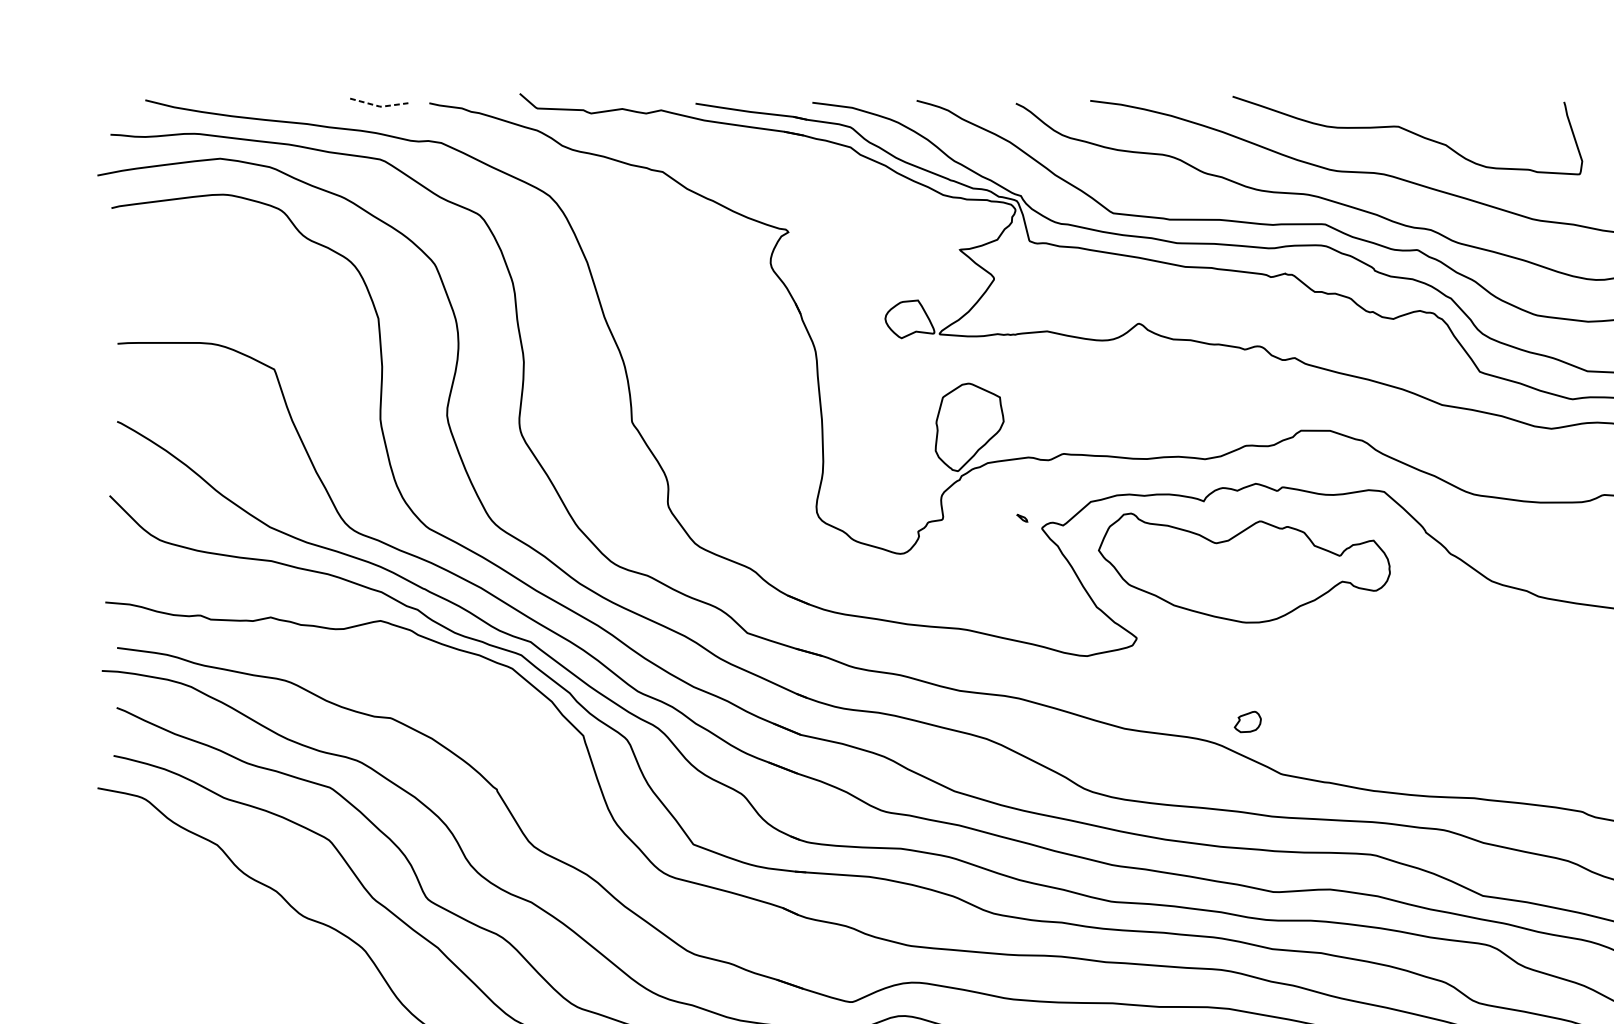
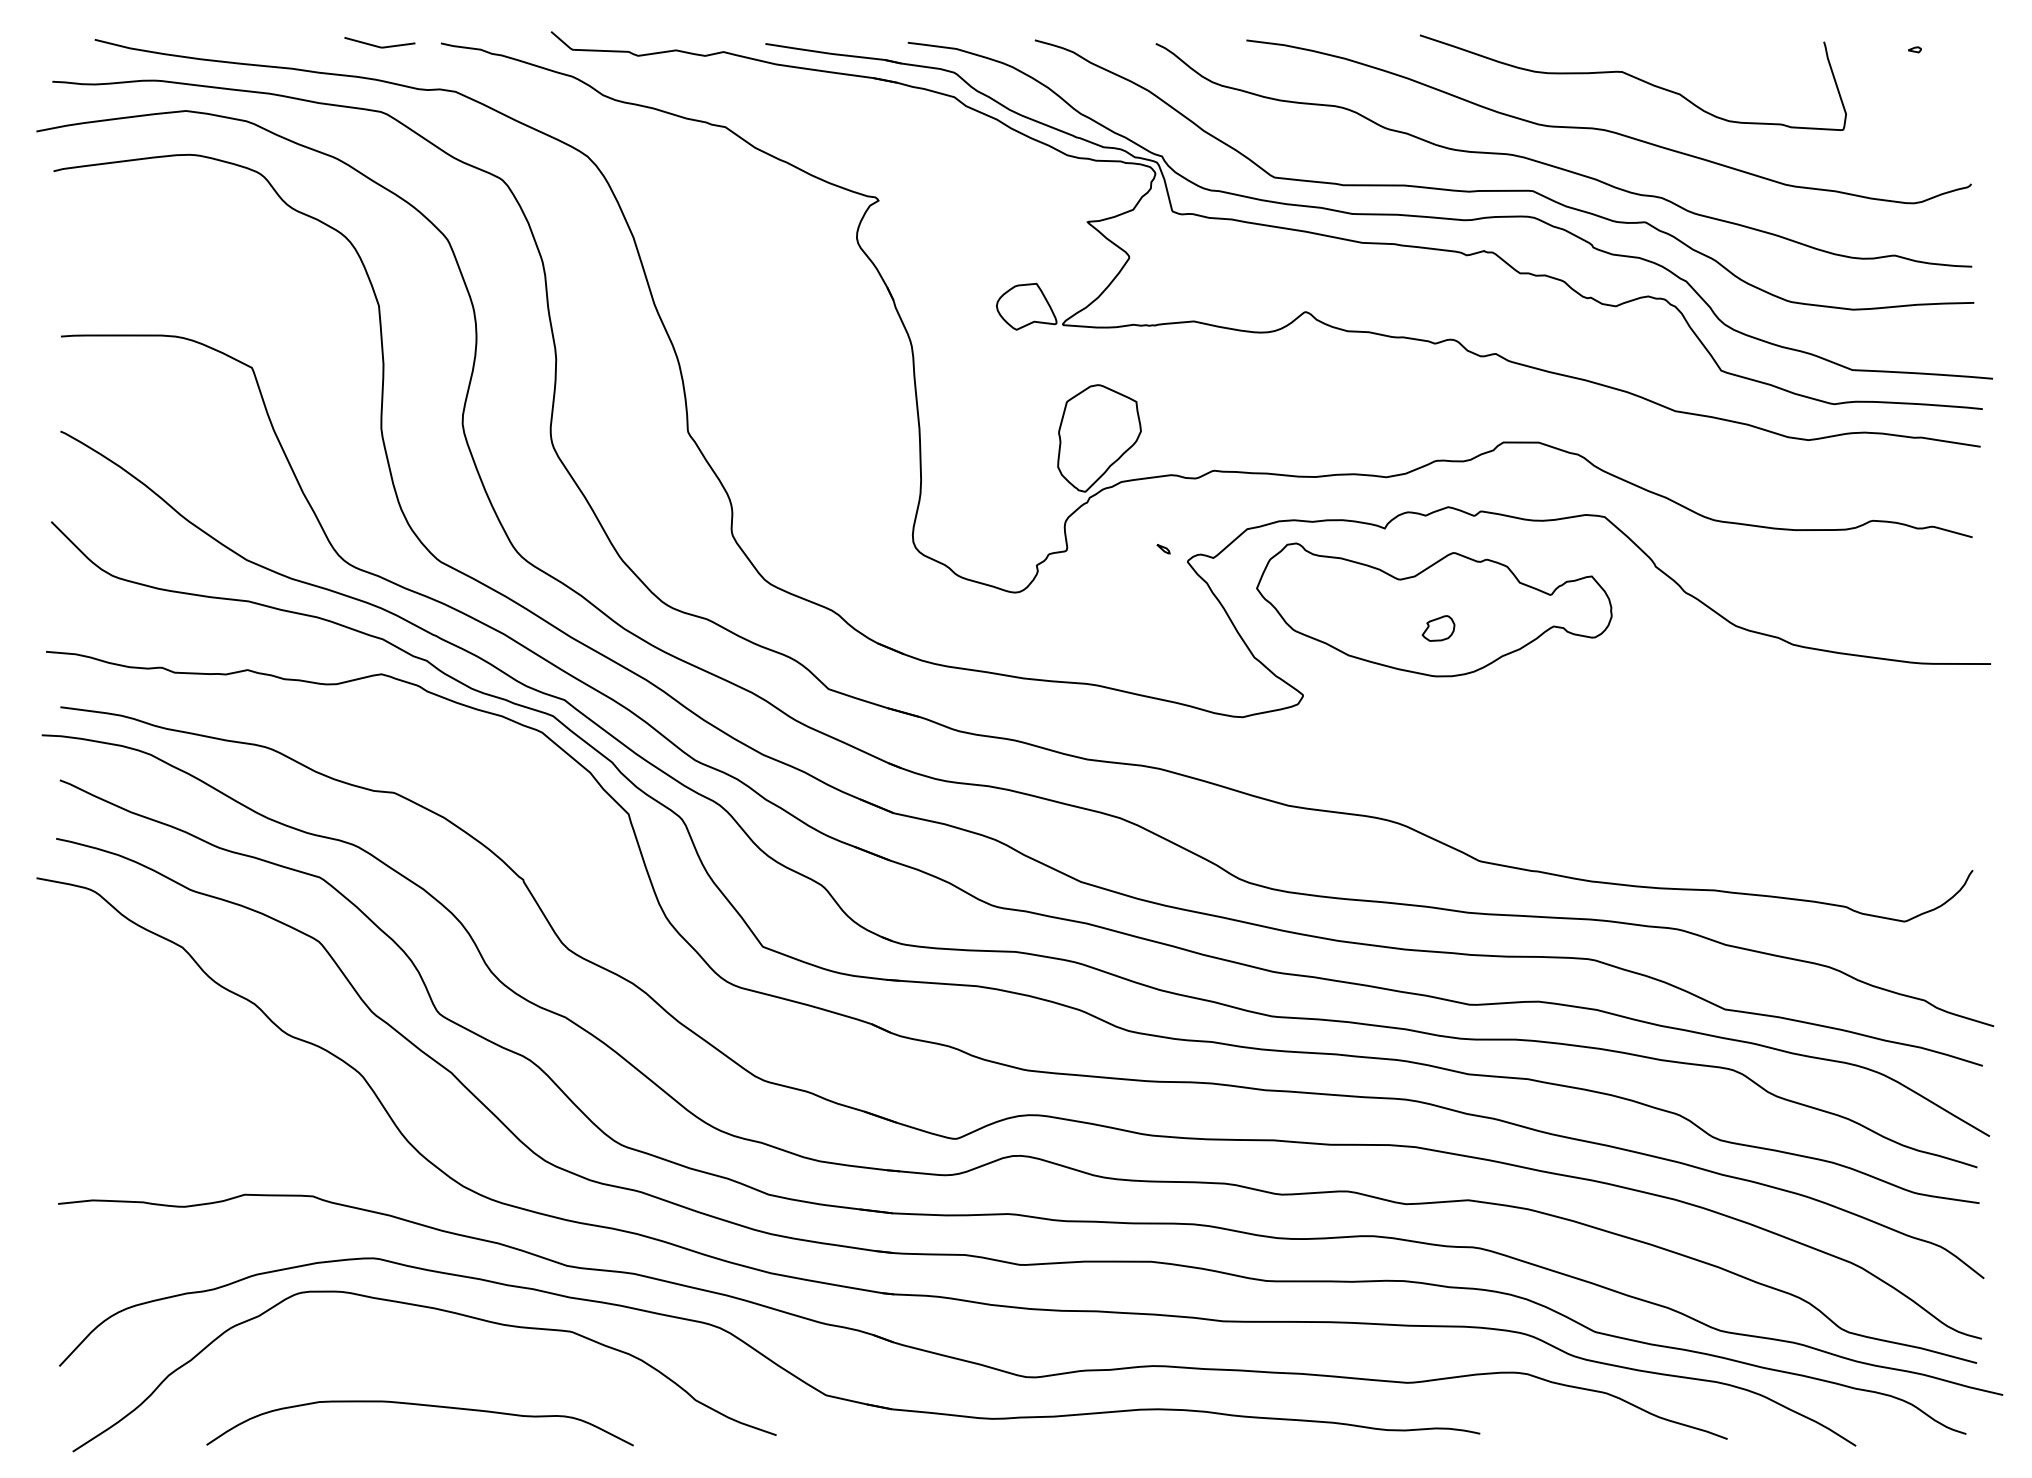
line: (379, 106) -> (380, 47), dashed -> solid
part: (1247, 721) -> (1438, 628), moved

